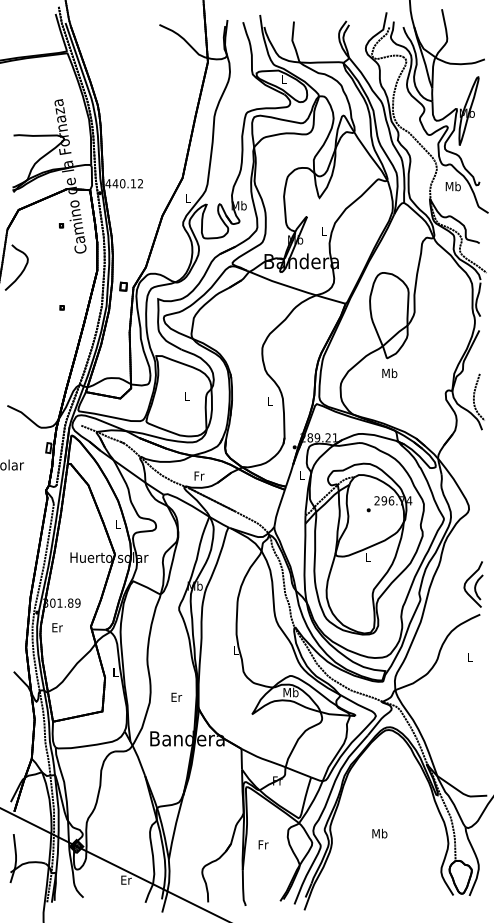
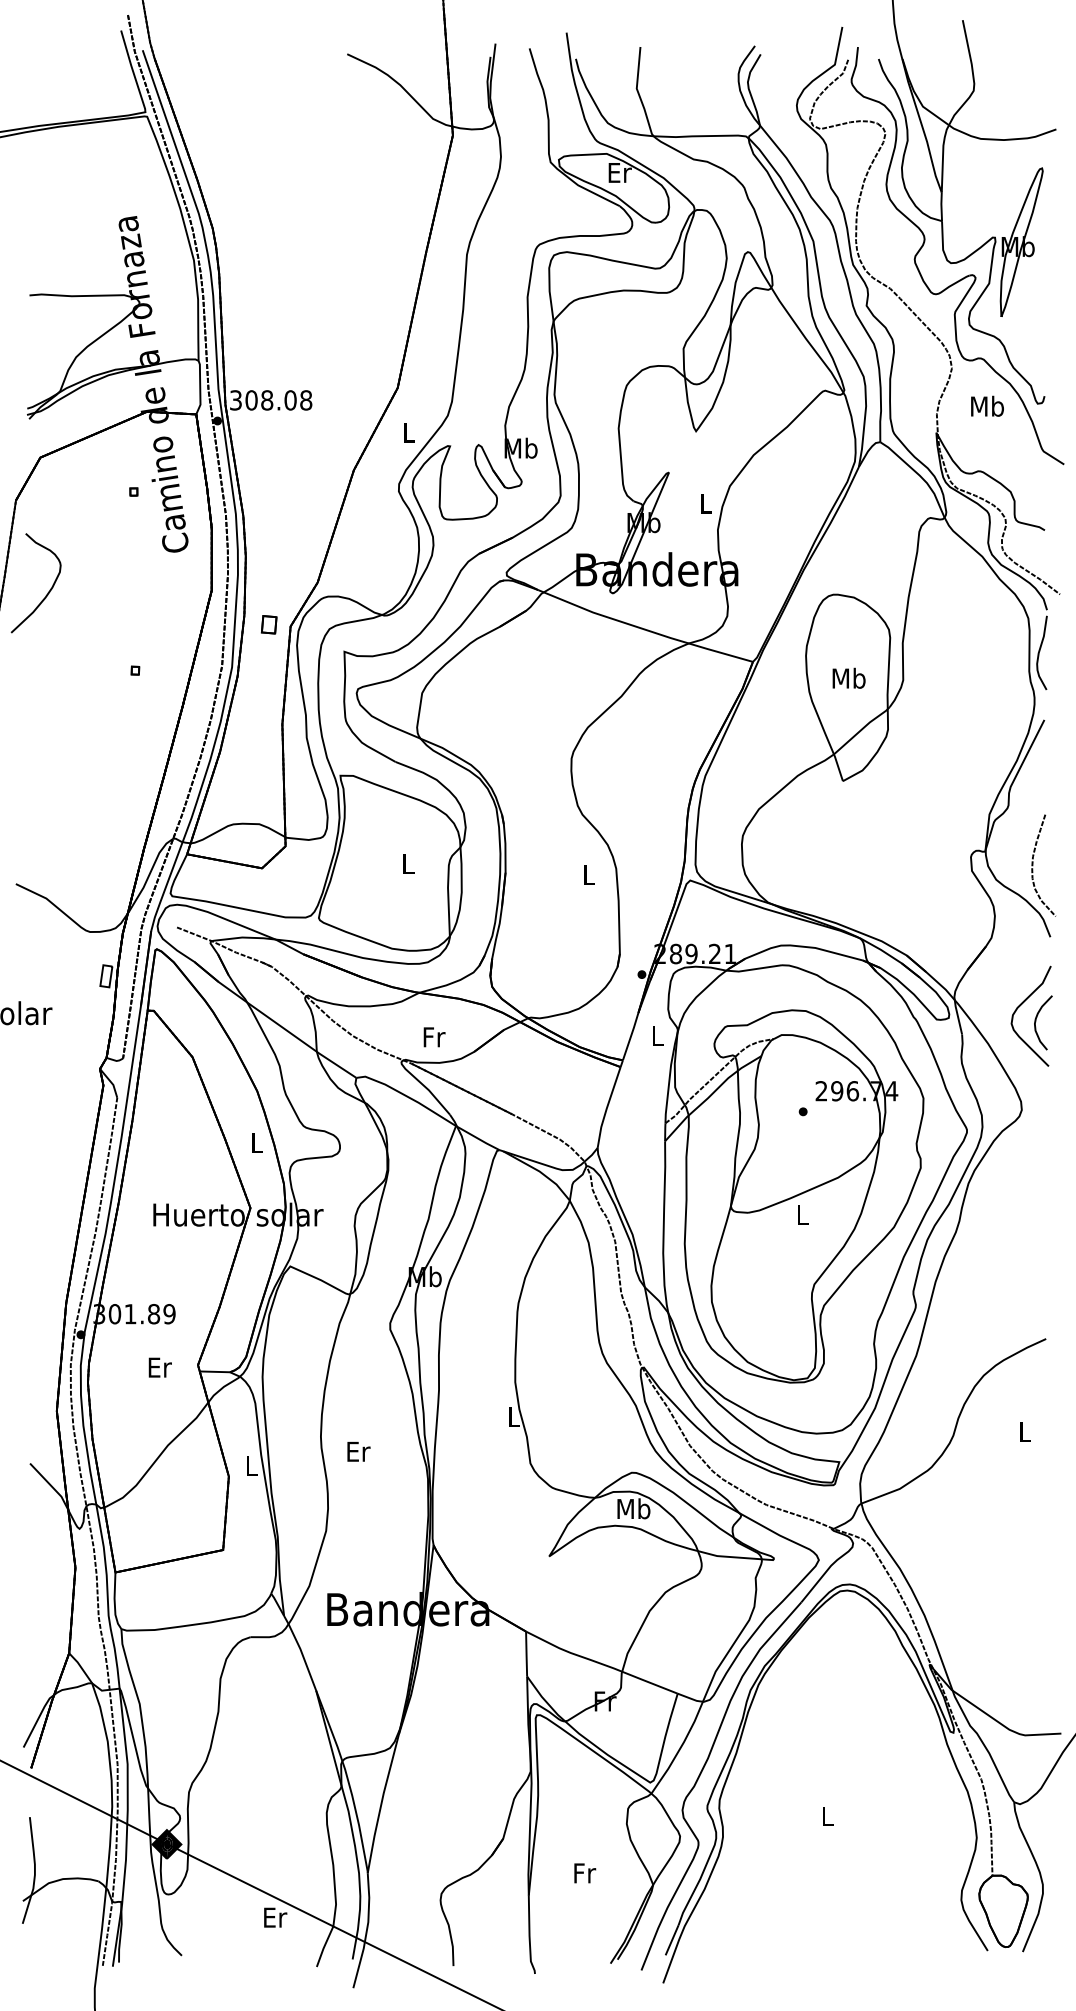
text: (284, 78) -> (619, 171), L -> Er
text: (124, 183) -> (271, 399), 440.12 -> 308.08
text: (389, 373) -> (848, 678), moved
part: (473, 584) -> (1031, 1016), moved
text: (57, 627) -> (160, 1367), moved
text: (176, 696) -> (358, 1449), moved
text: (379, 833) -> (826, 1815), Mb -> L
text: (263, 844) -> (584, 1872), moved

